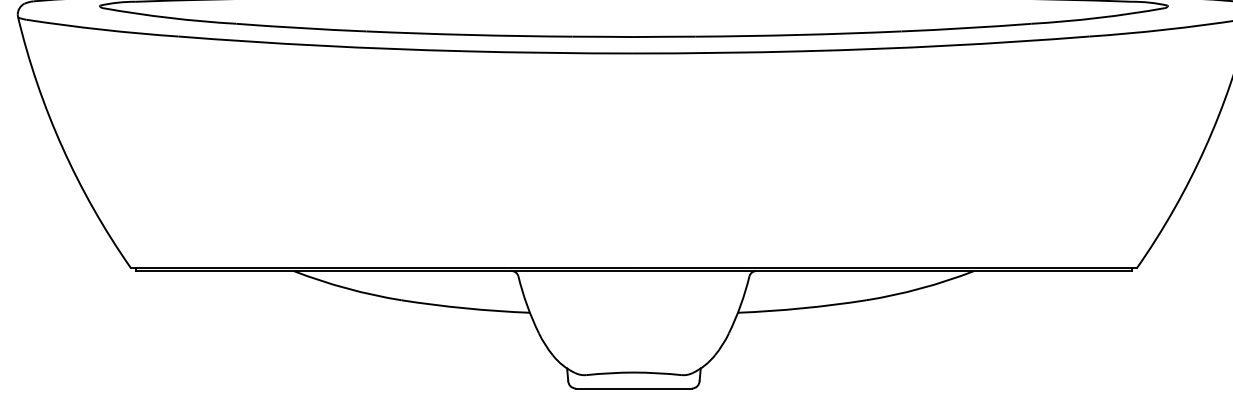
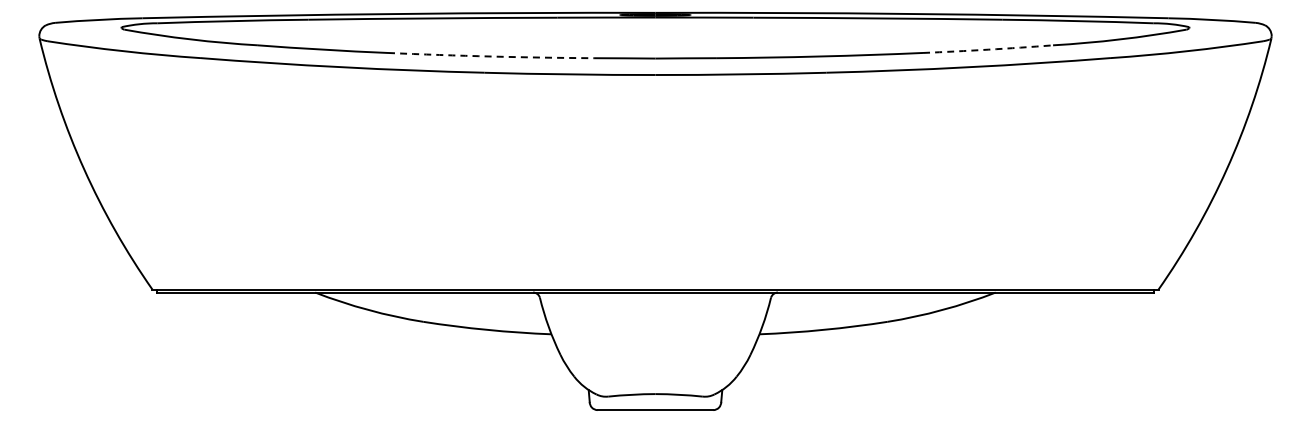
arc: (966, 27) -> (988, 49), solid -> dashed
arc: (469, 34) -> (491, 56), solid -> dashed

